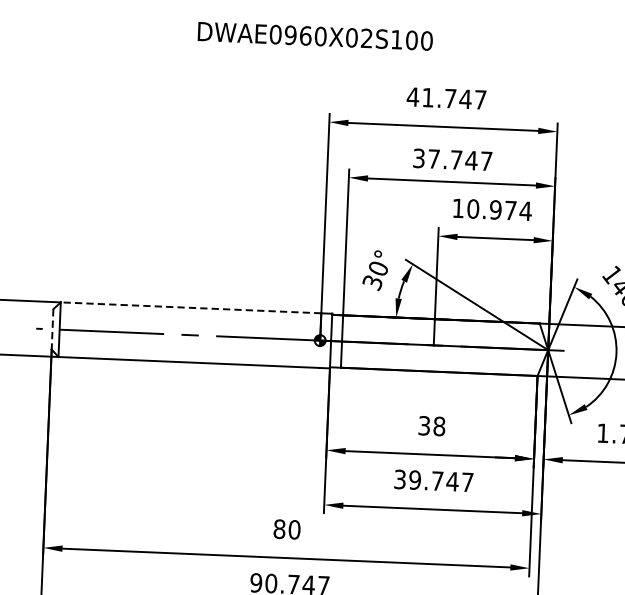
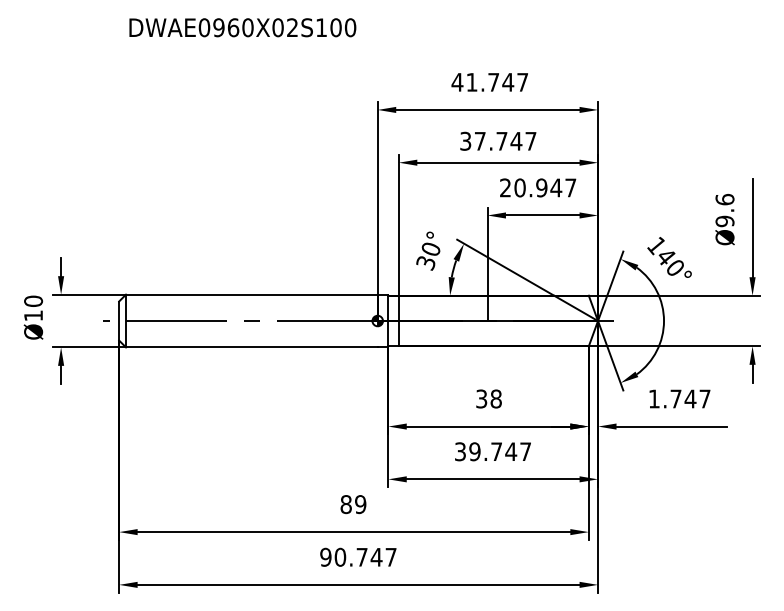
text: (315, 36) -> (242, 27), moved
text: (492, 209) -> (538, 187), 10.974 -> 20.947
line: (190, 307) -> (251, 294), dashed -> solid
line: (52, 329) -> (119, 321), dashed -> solid
text: (294, 529) -> (360, 504), 80 -> 89

